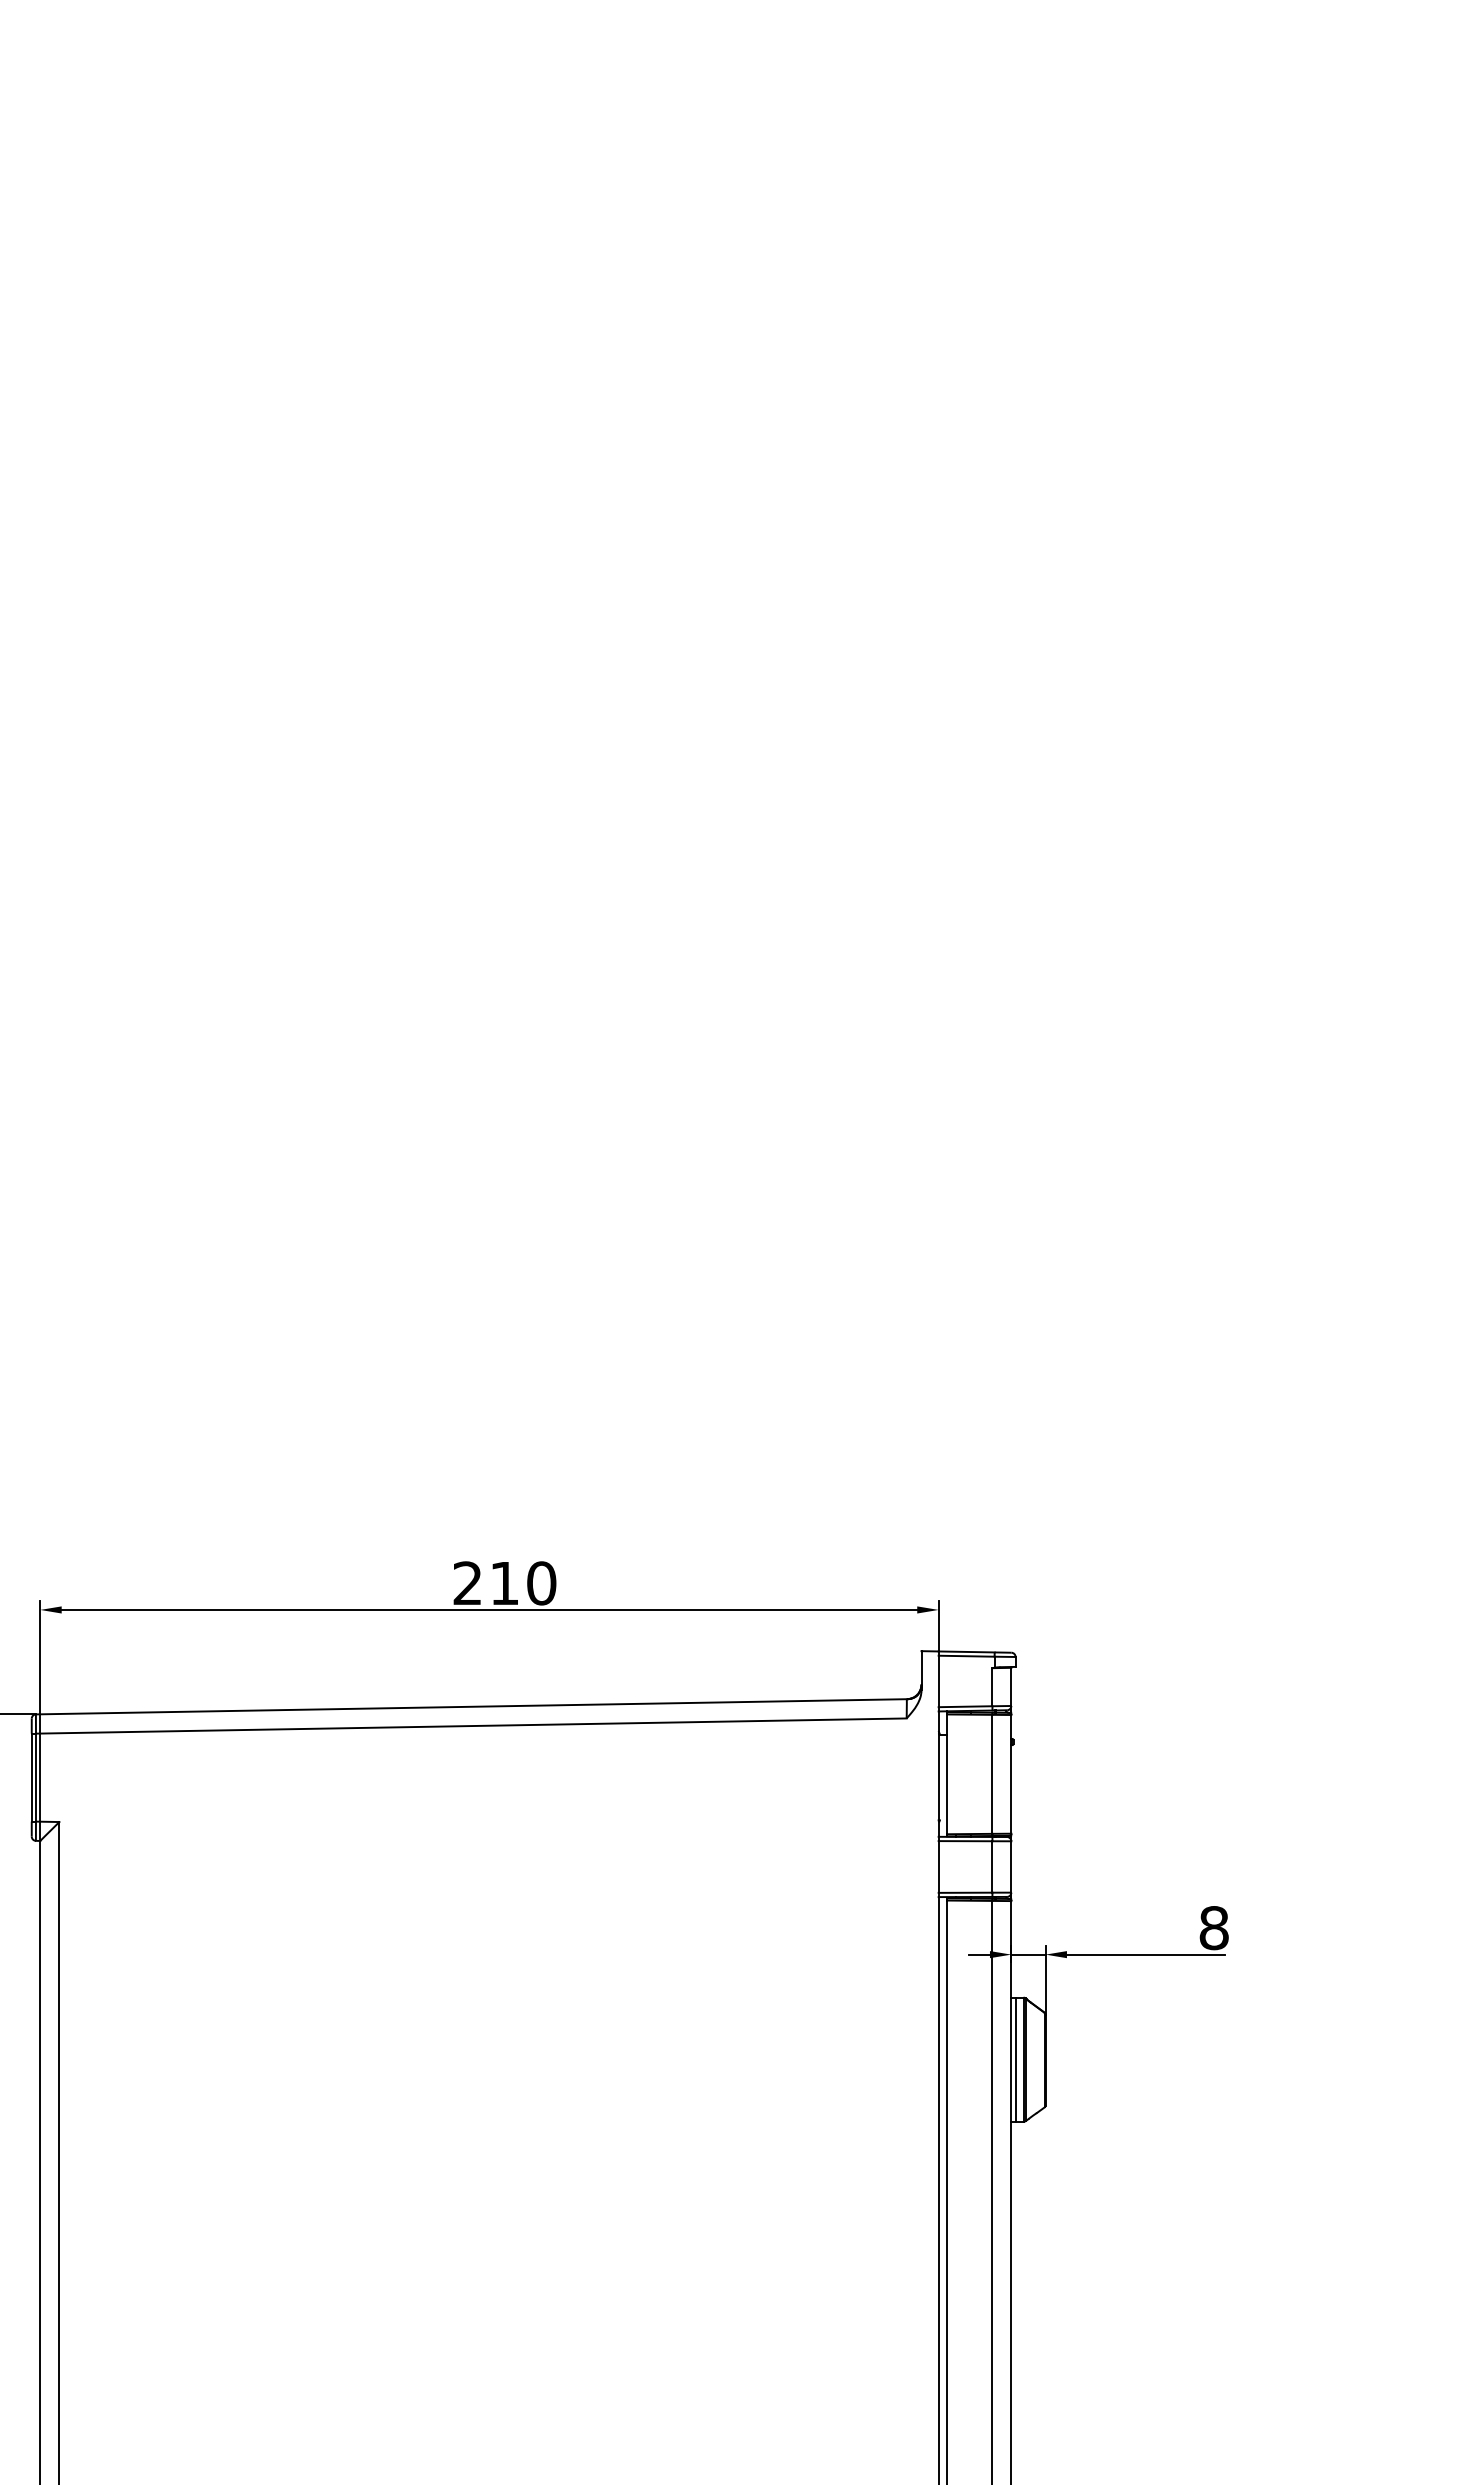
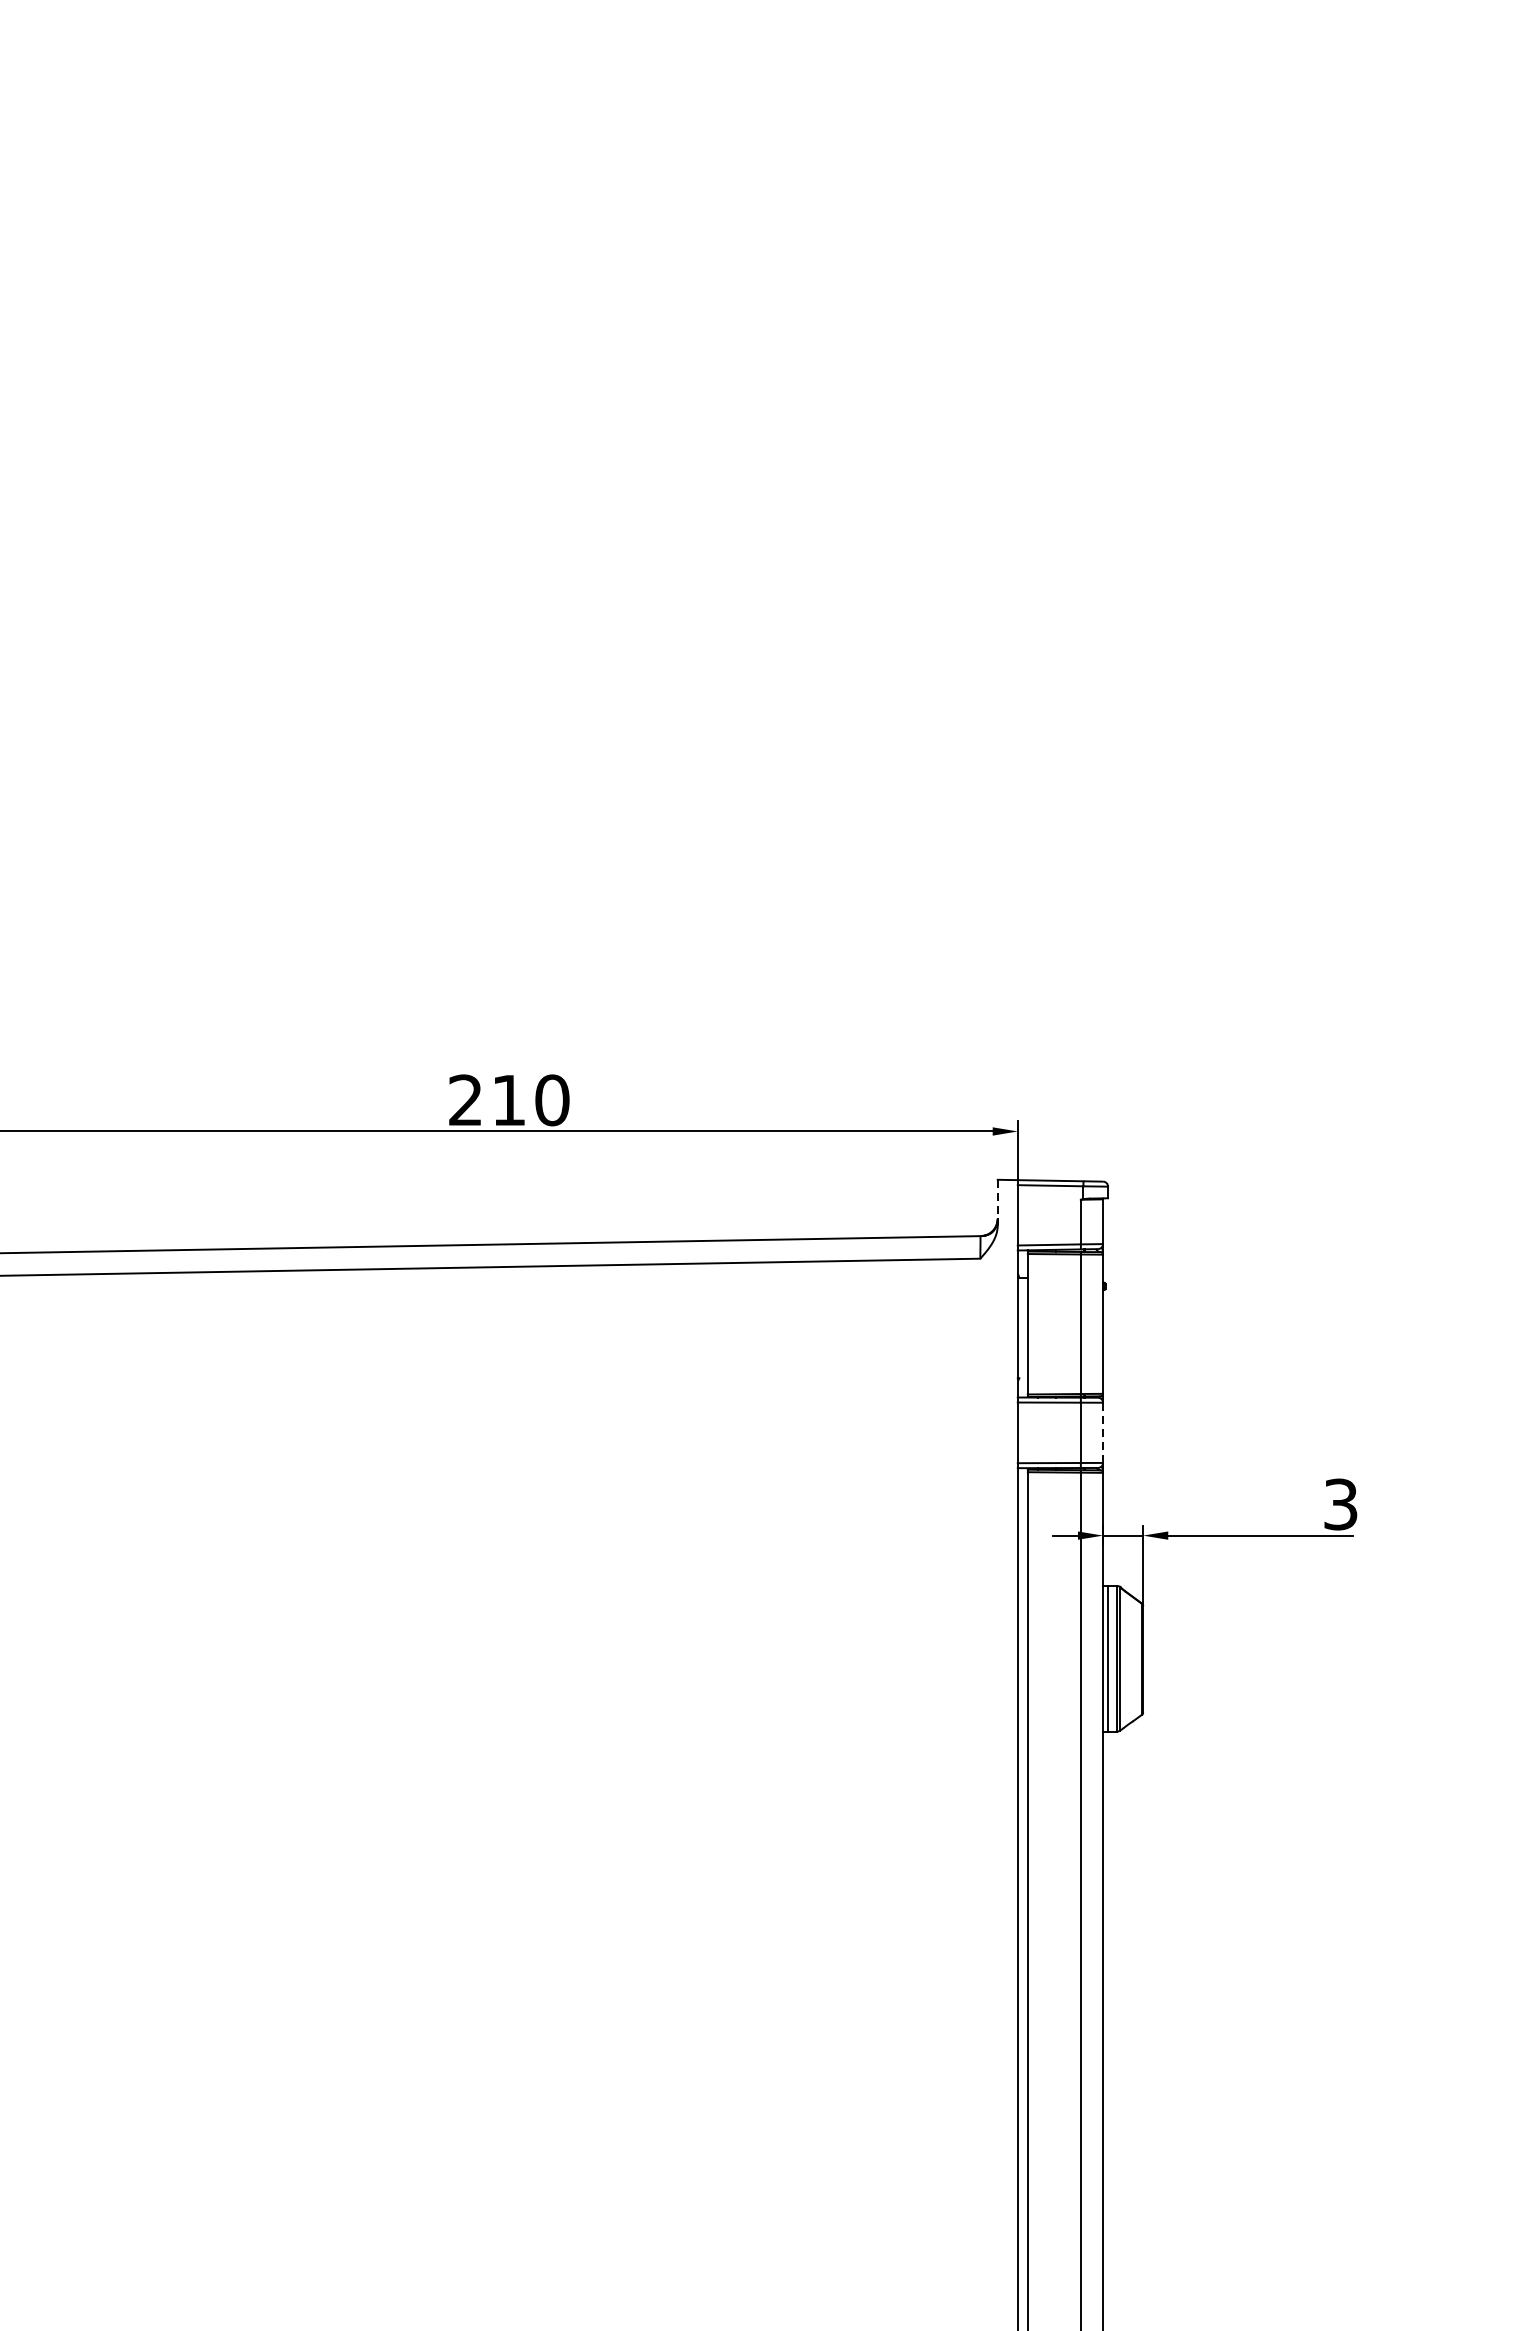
line: (921, 1670) -> (997, 1202), solid -> dashed
line: (1011, 1866) -> (1103, 1432), solid -> dashed
text: (1213, 1928) -> (1340, 1504), 8 -> 3

